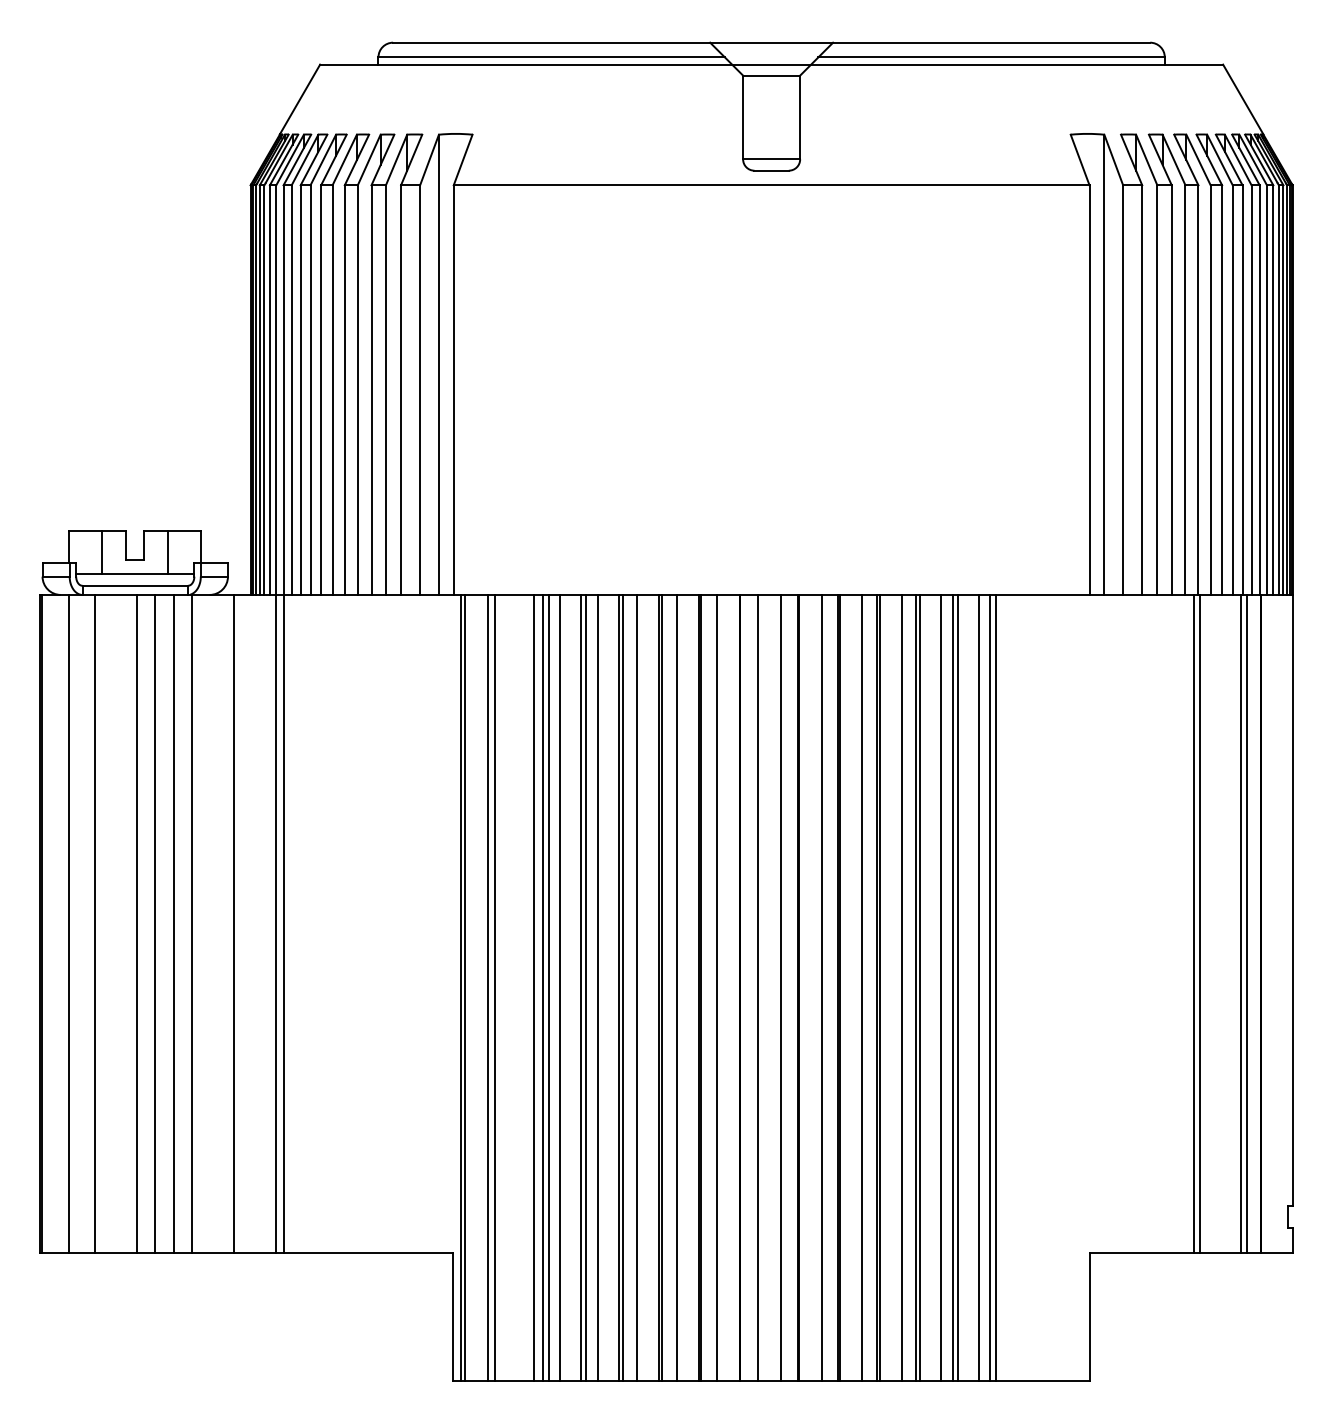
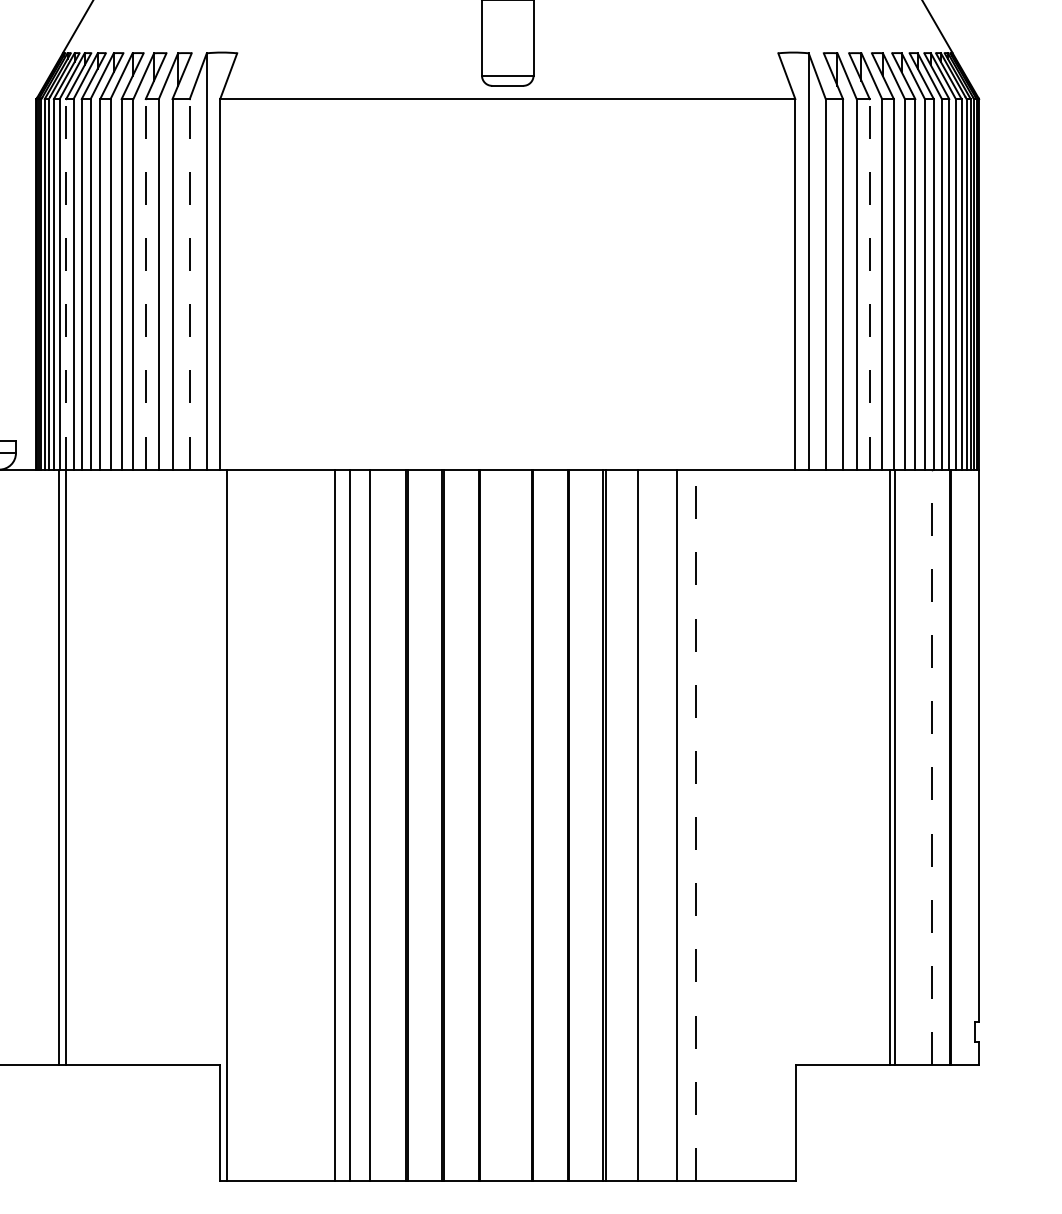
line: (283, 390) -> (66, 284), solid -> dashed
line: (371, 390) -> (145, 284), solid -> dashed
line: (420, 390) -> (190, 284), solid -> dashed
line: (1171, 390) -> (869, 284), solid -> dashed
line: (234, 923) -> (21, 766), removed
line: (1240, 923) -> (931, 766), solid -> dashed
line: (1246, 923) -> (937, 766), removed
line: (464, 987) -> (229, 824), removed
line: (487, 987) -> (250, 824), removed
line: (494, 987) -> (257, 824), removed
line: (533, 987) -> (292, 824), removed
line: (543, 987) -> (301, 824), removed
line: (549, 987) -> (306, 824), removed
line: (559, 987) -> (315, 824), removed
line: (585, 987) -> (339, 824), removed
line: (623, 987) -> (373, 824), removed
line: (636, 987) -> (385, 824), removed
line: (676, 987) -> (421, 824), removed
line: (717, 987) -> (458, 824), removed
line: (758, 987) -> (495, 824), removed
line: (780, 987) -> (515, 824), removed
line: (821, 987) -> (552, 824), removed
line: (862, 987) -> (589, 824), removed
line: (902, 987) -> (626, 824), removed
line: (919, 987) -> (641, 824), removed
line: (941, 987) -> (661, 824), removed
line: (953, 987) -> (672, 824), removed
line: (979, 987) -> (695, 824), solid -> dashed
line: (989, 987) -> (704, 824), removed
line: (996, 987) -> (711, 824), removed

